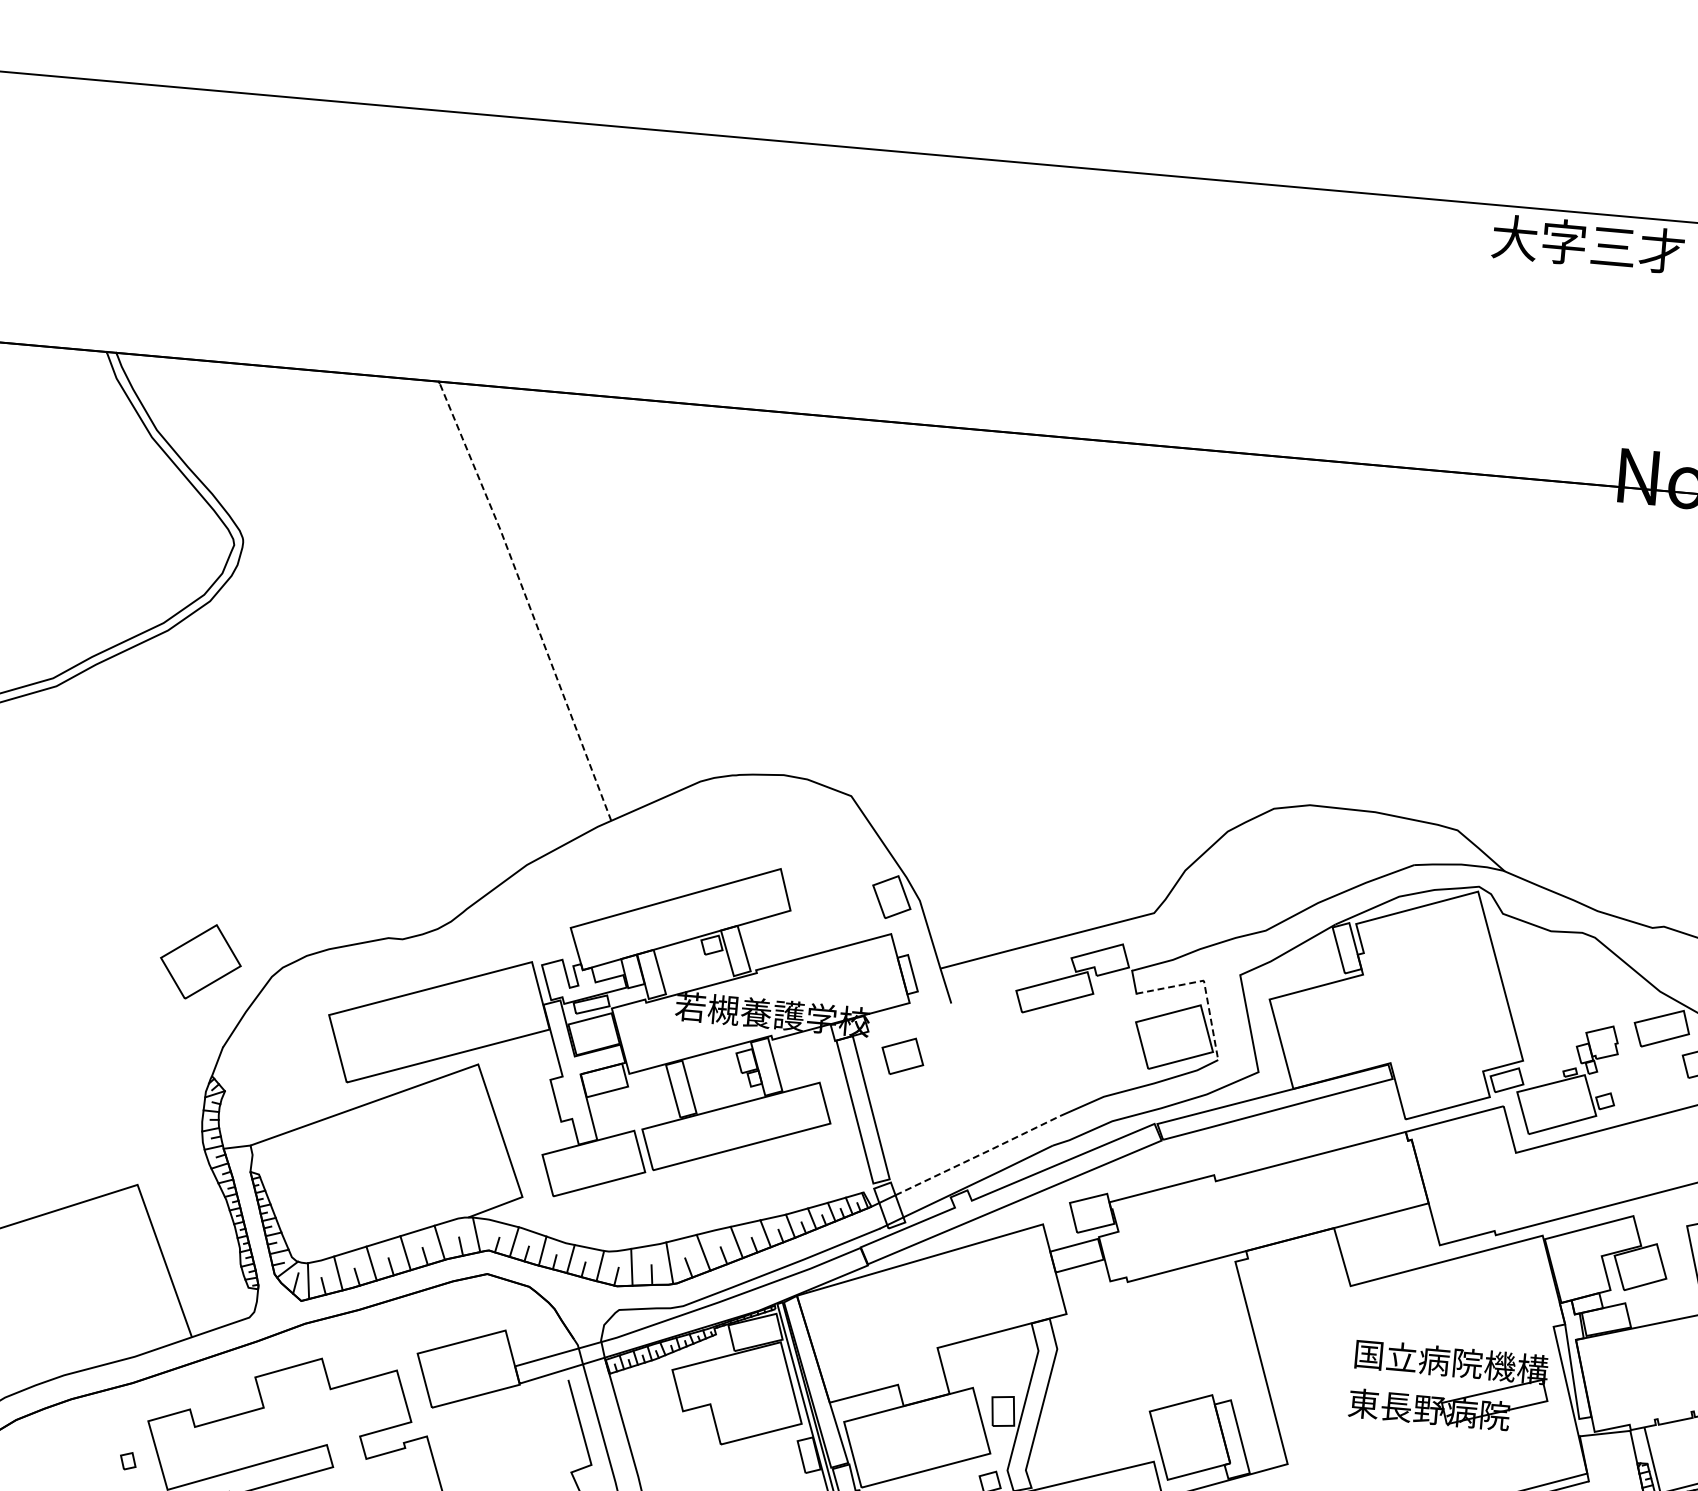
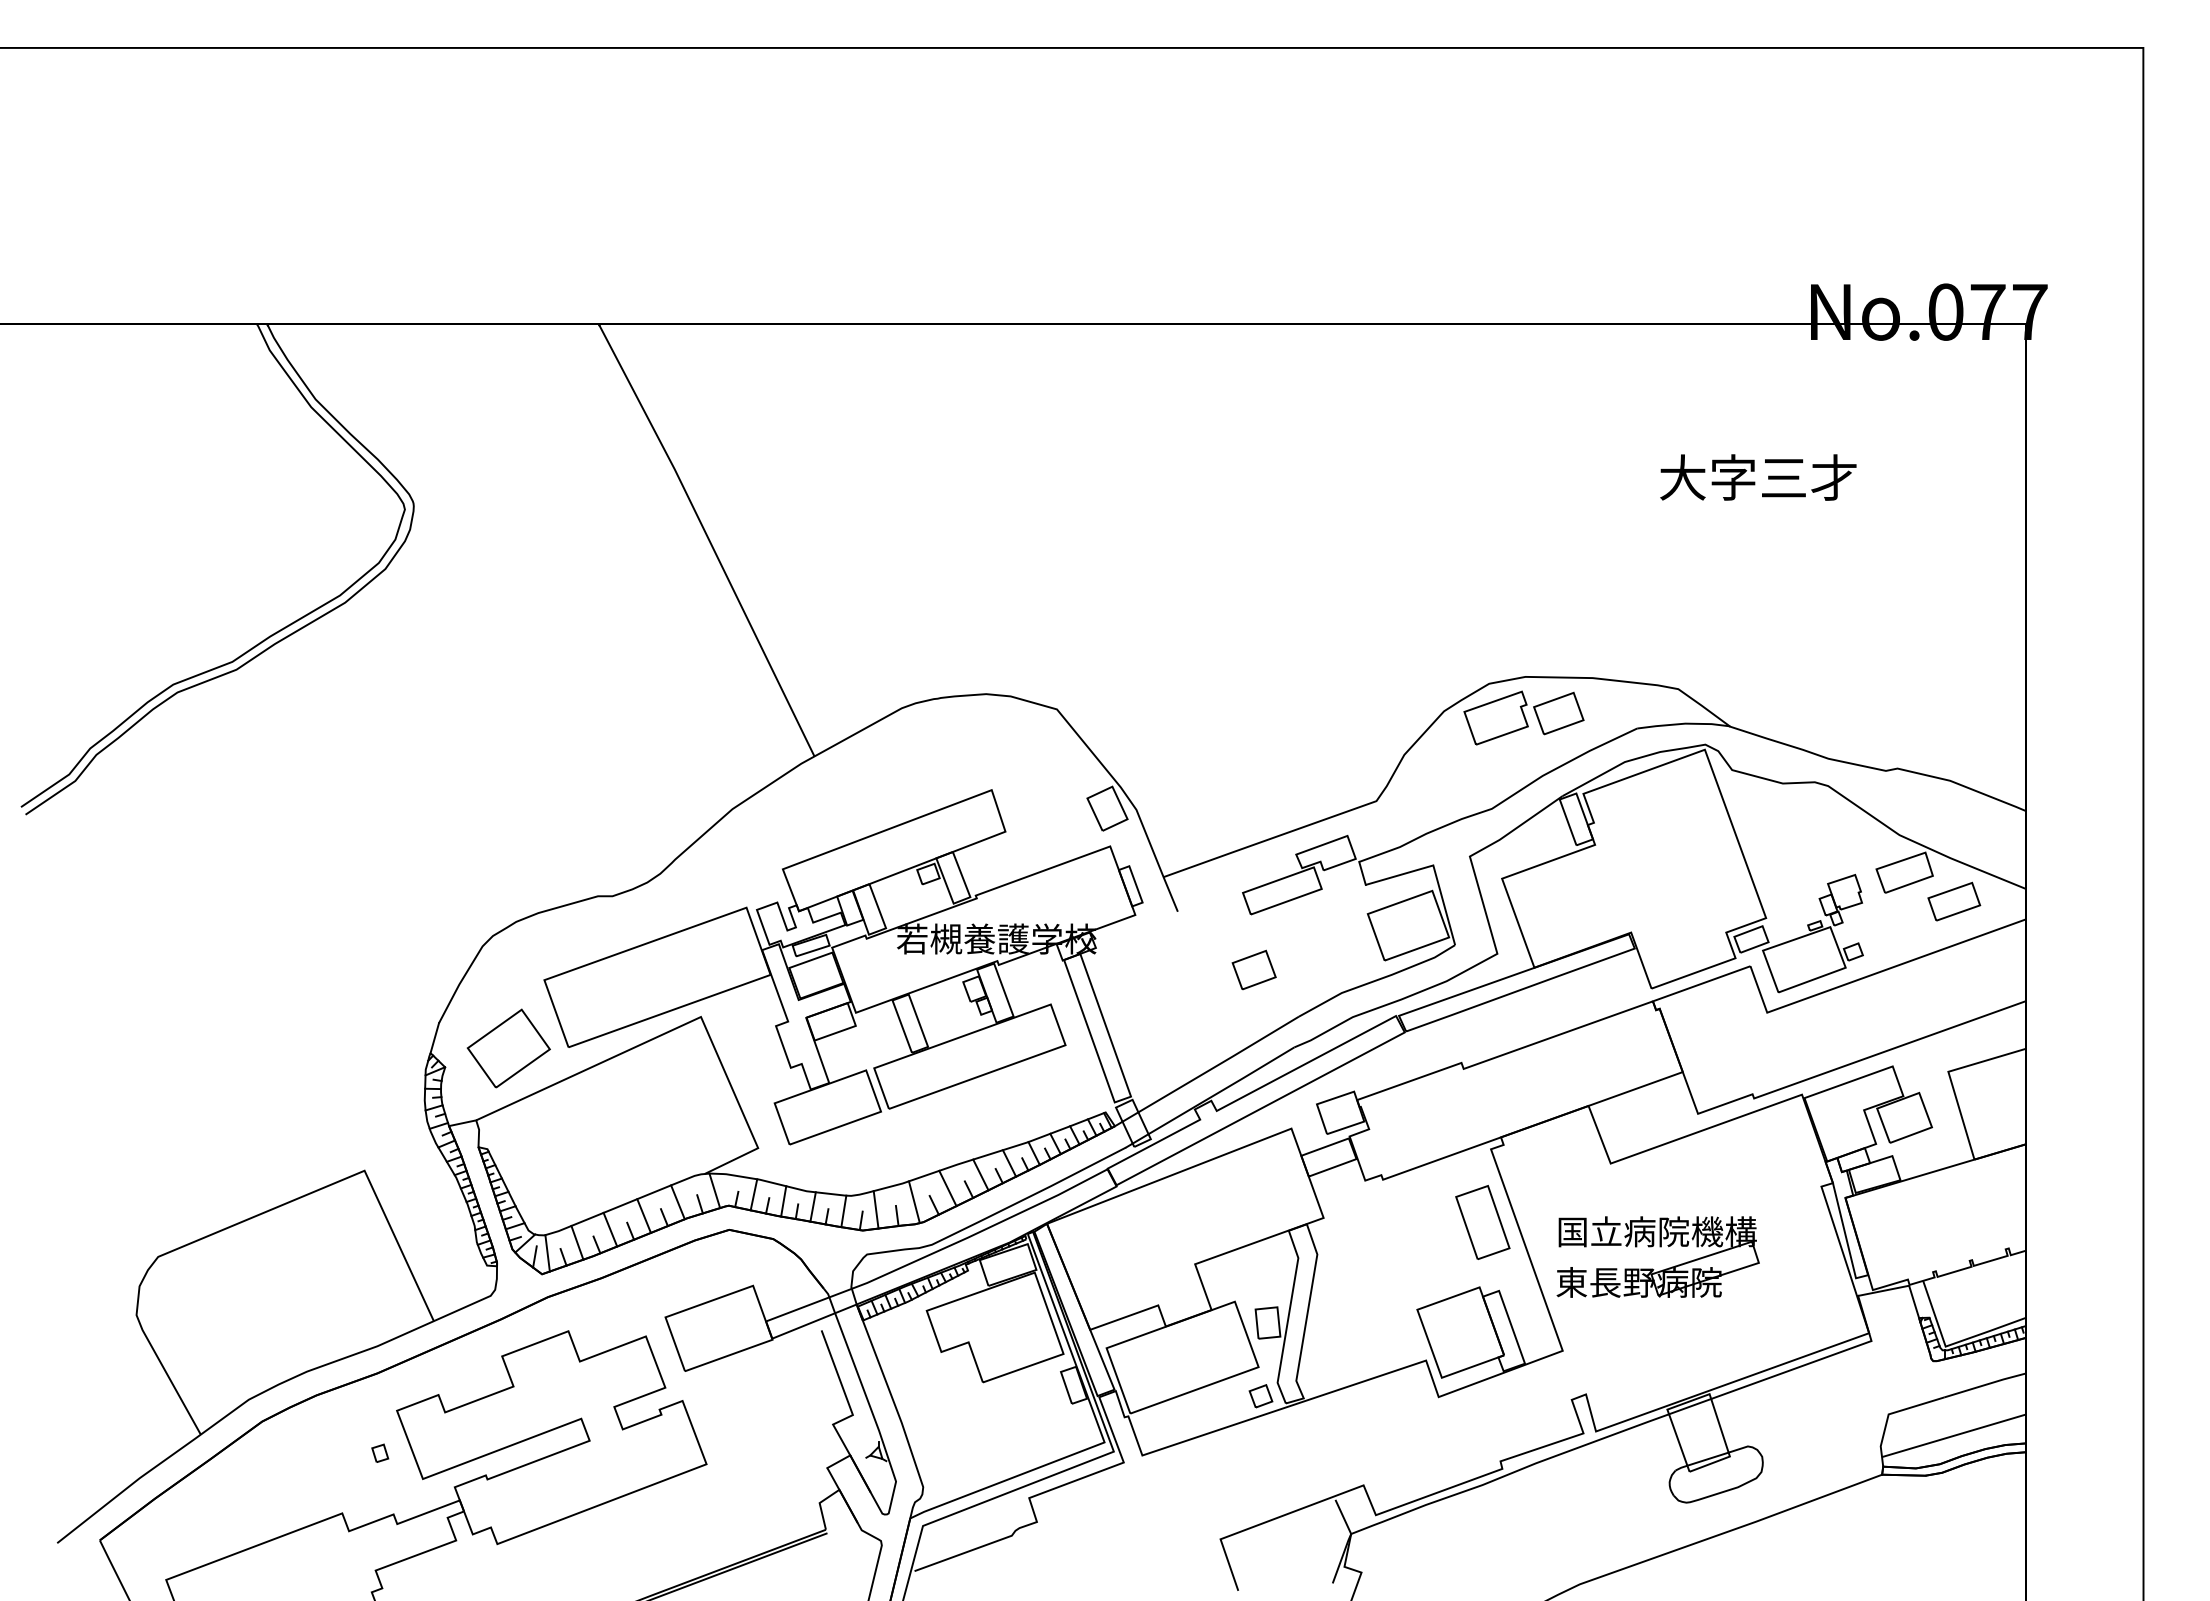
text: (1588, 244) -> (1758, 477), moved
line: (527, 600) -> (708, 539), dashed -> solid
part: (1304, 844) -> (1523, 717), added
part: (200, 961) -> (508, 1048), moved
line: (1204, 986) -> (1434, 871), dashed -> solid
part: (902, 1055) -> (1253, 969), moved
line: (978, 1155) -> (1219, 1064), dashed -> solid
part: (1220, 1332) -> (1482, 1222), added
part: (1453, 1377) -> (1660, 1247), moved

